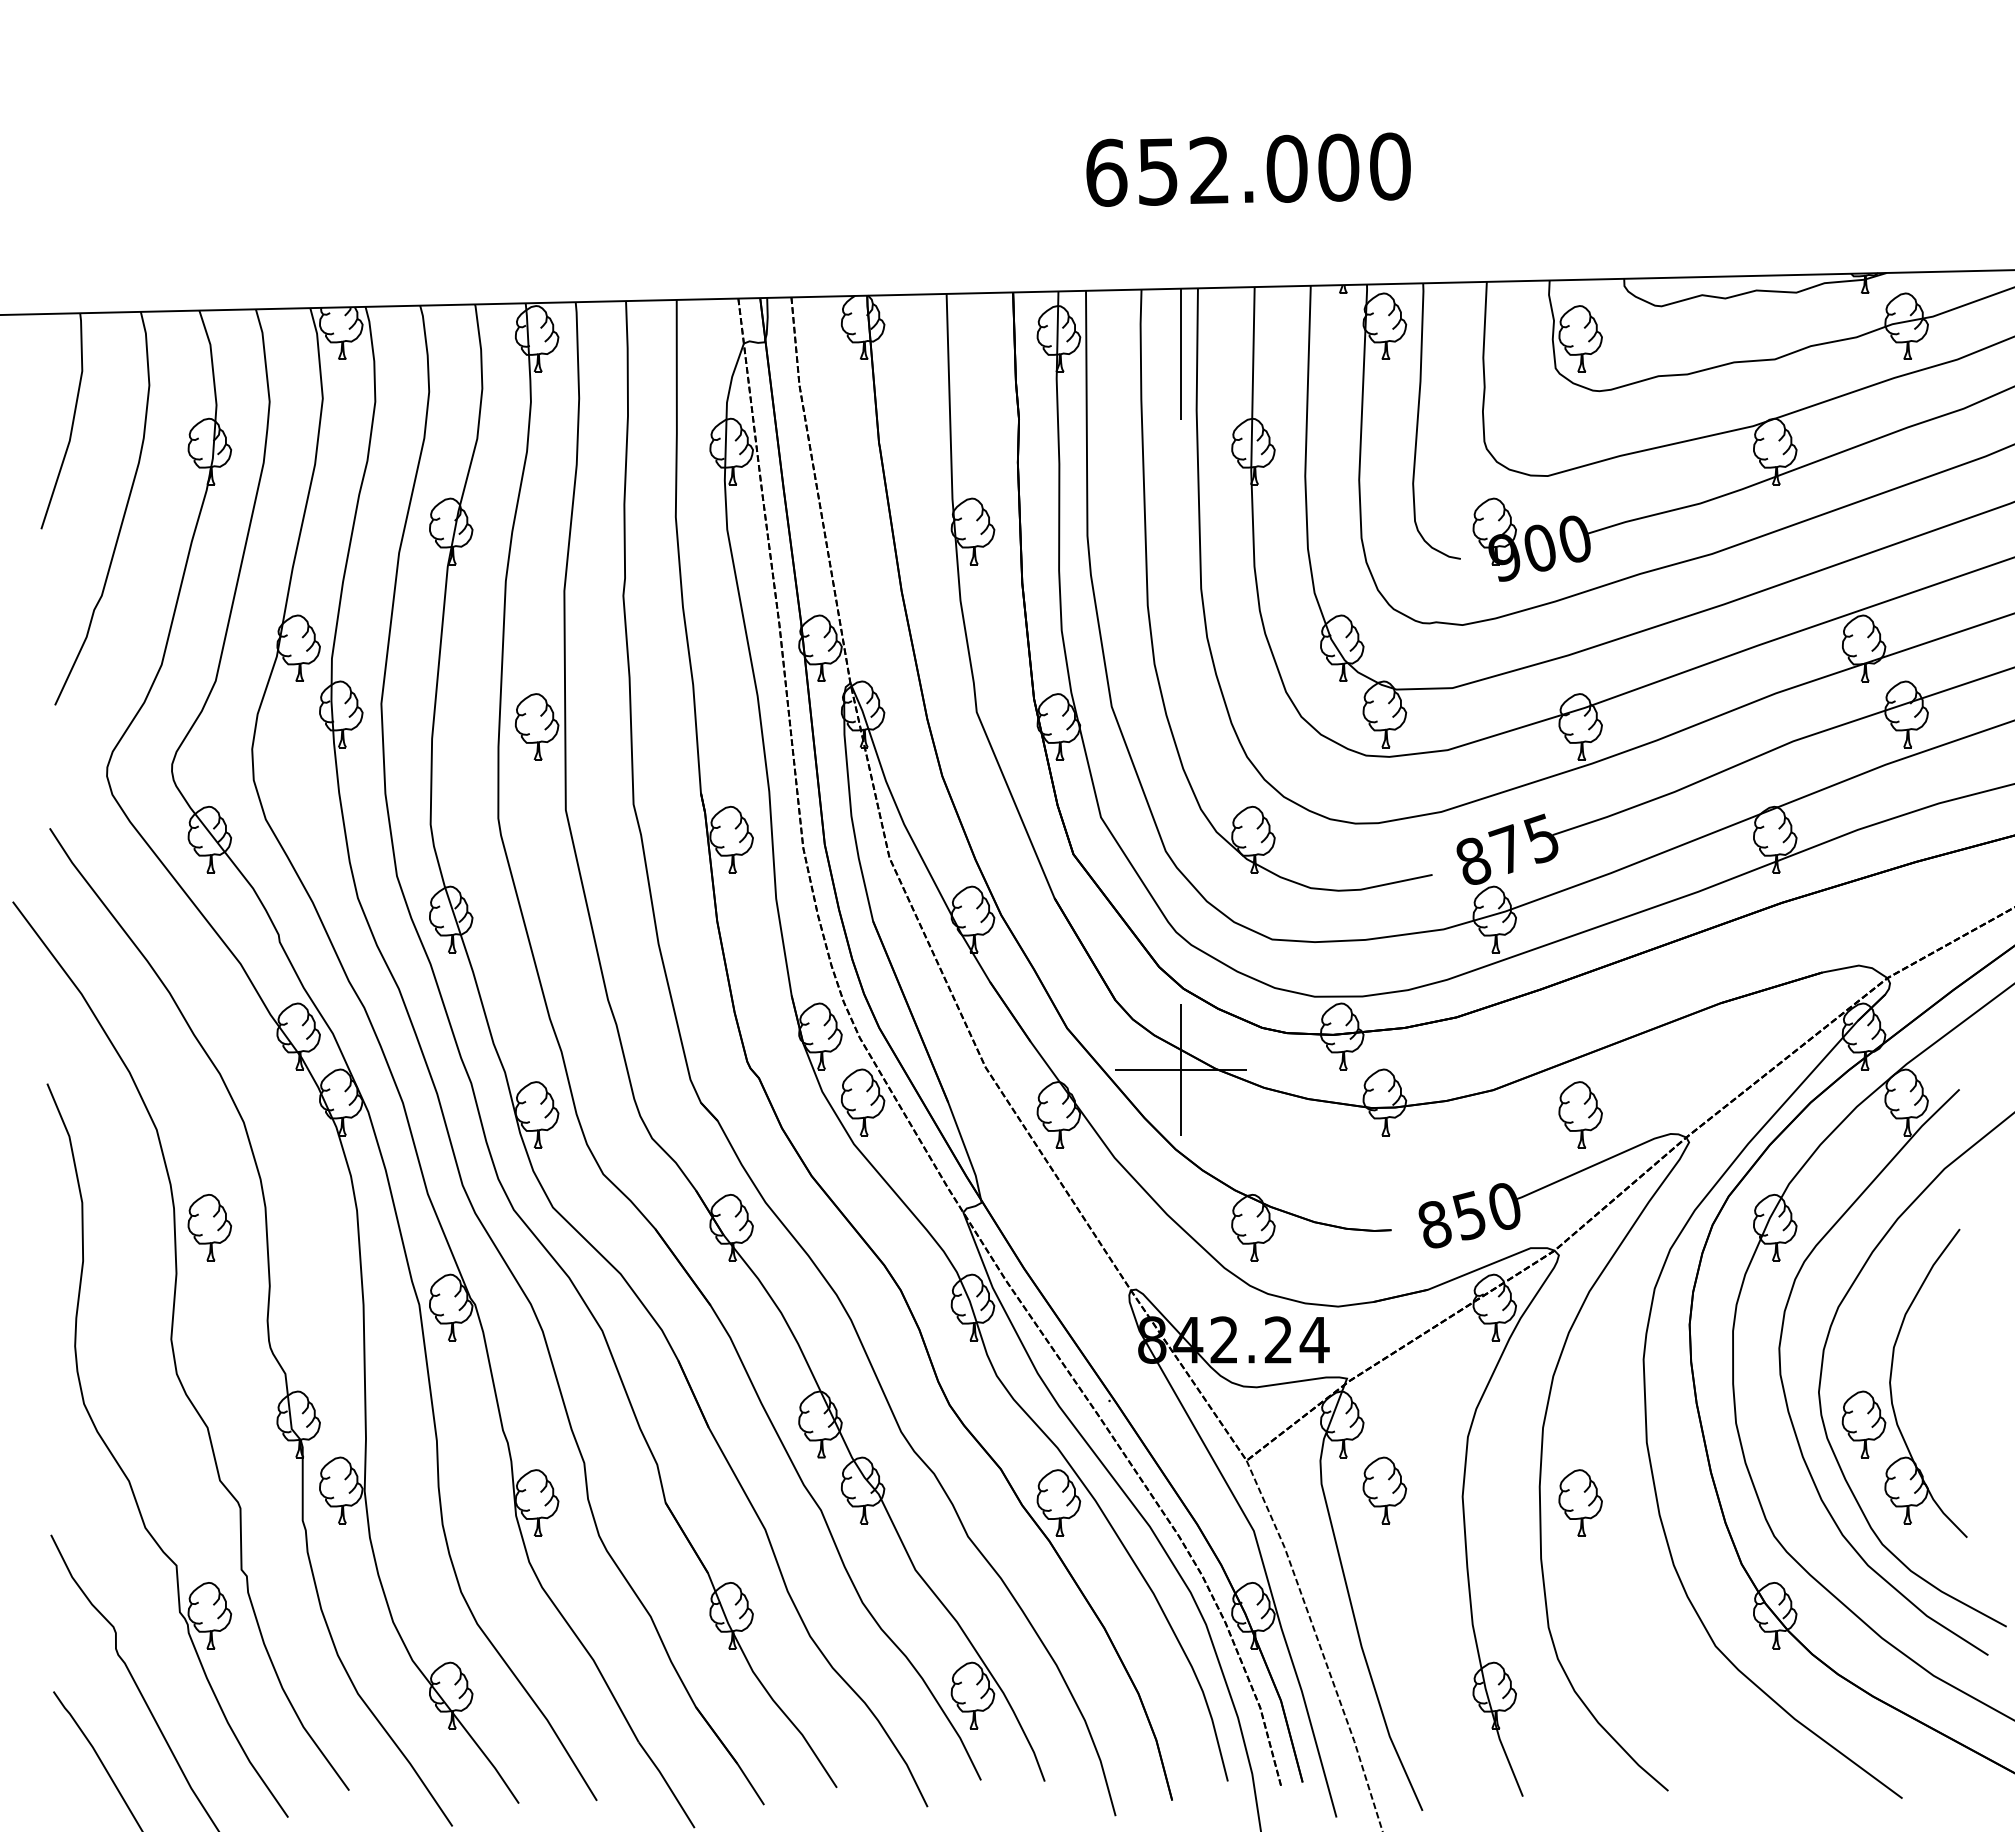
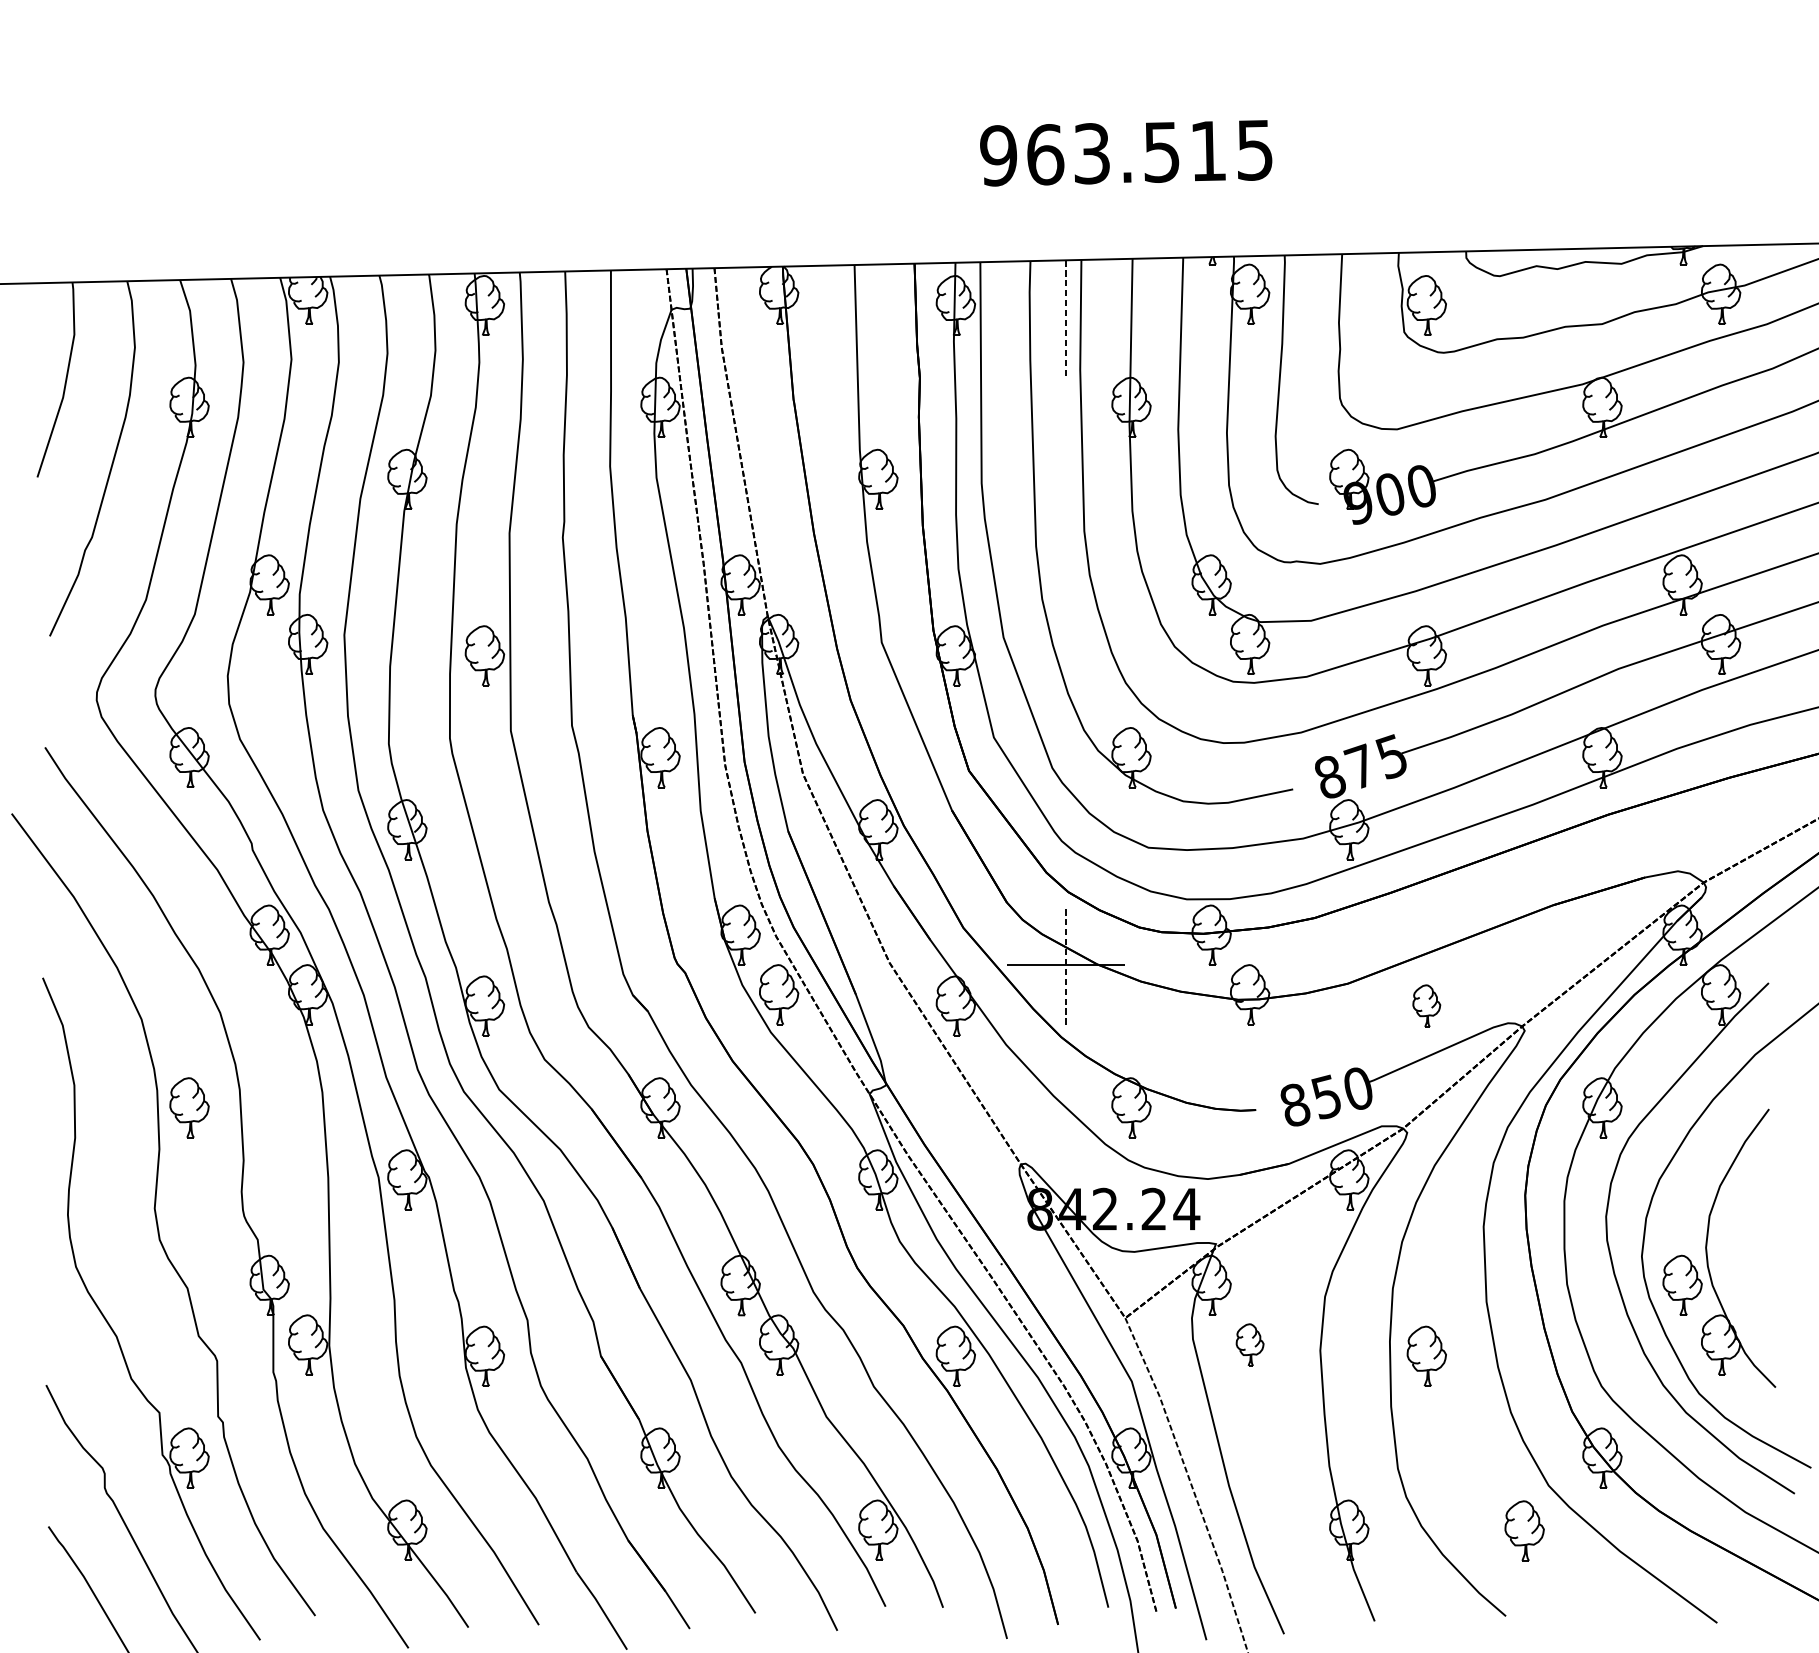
text: (1247, 169) -> (1126, 152), 652.000 -> 963.515
line: (1180, 354) -> (1065, 319), solid -> dashed
line: (1180, 1069) -> (1065, 965), solid -> dashed
part: (1580, 1114) -> (1426, 1005), size x0.7
part: (1384, 1490) -> (1249, 1345), size x0.7
part: (1688, 1696) -> (1524, 1530), added

